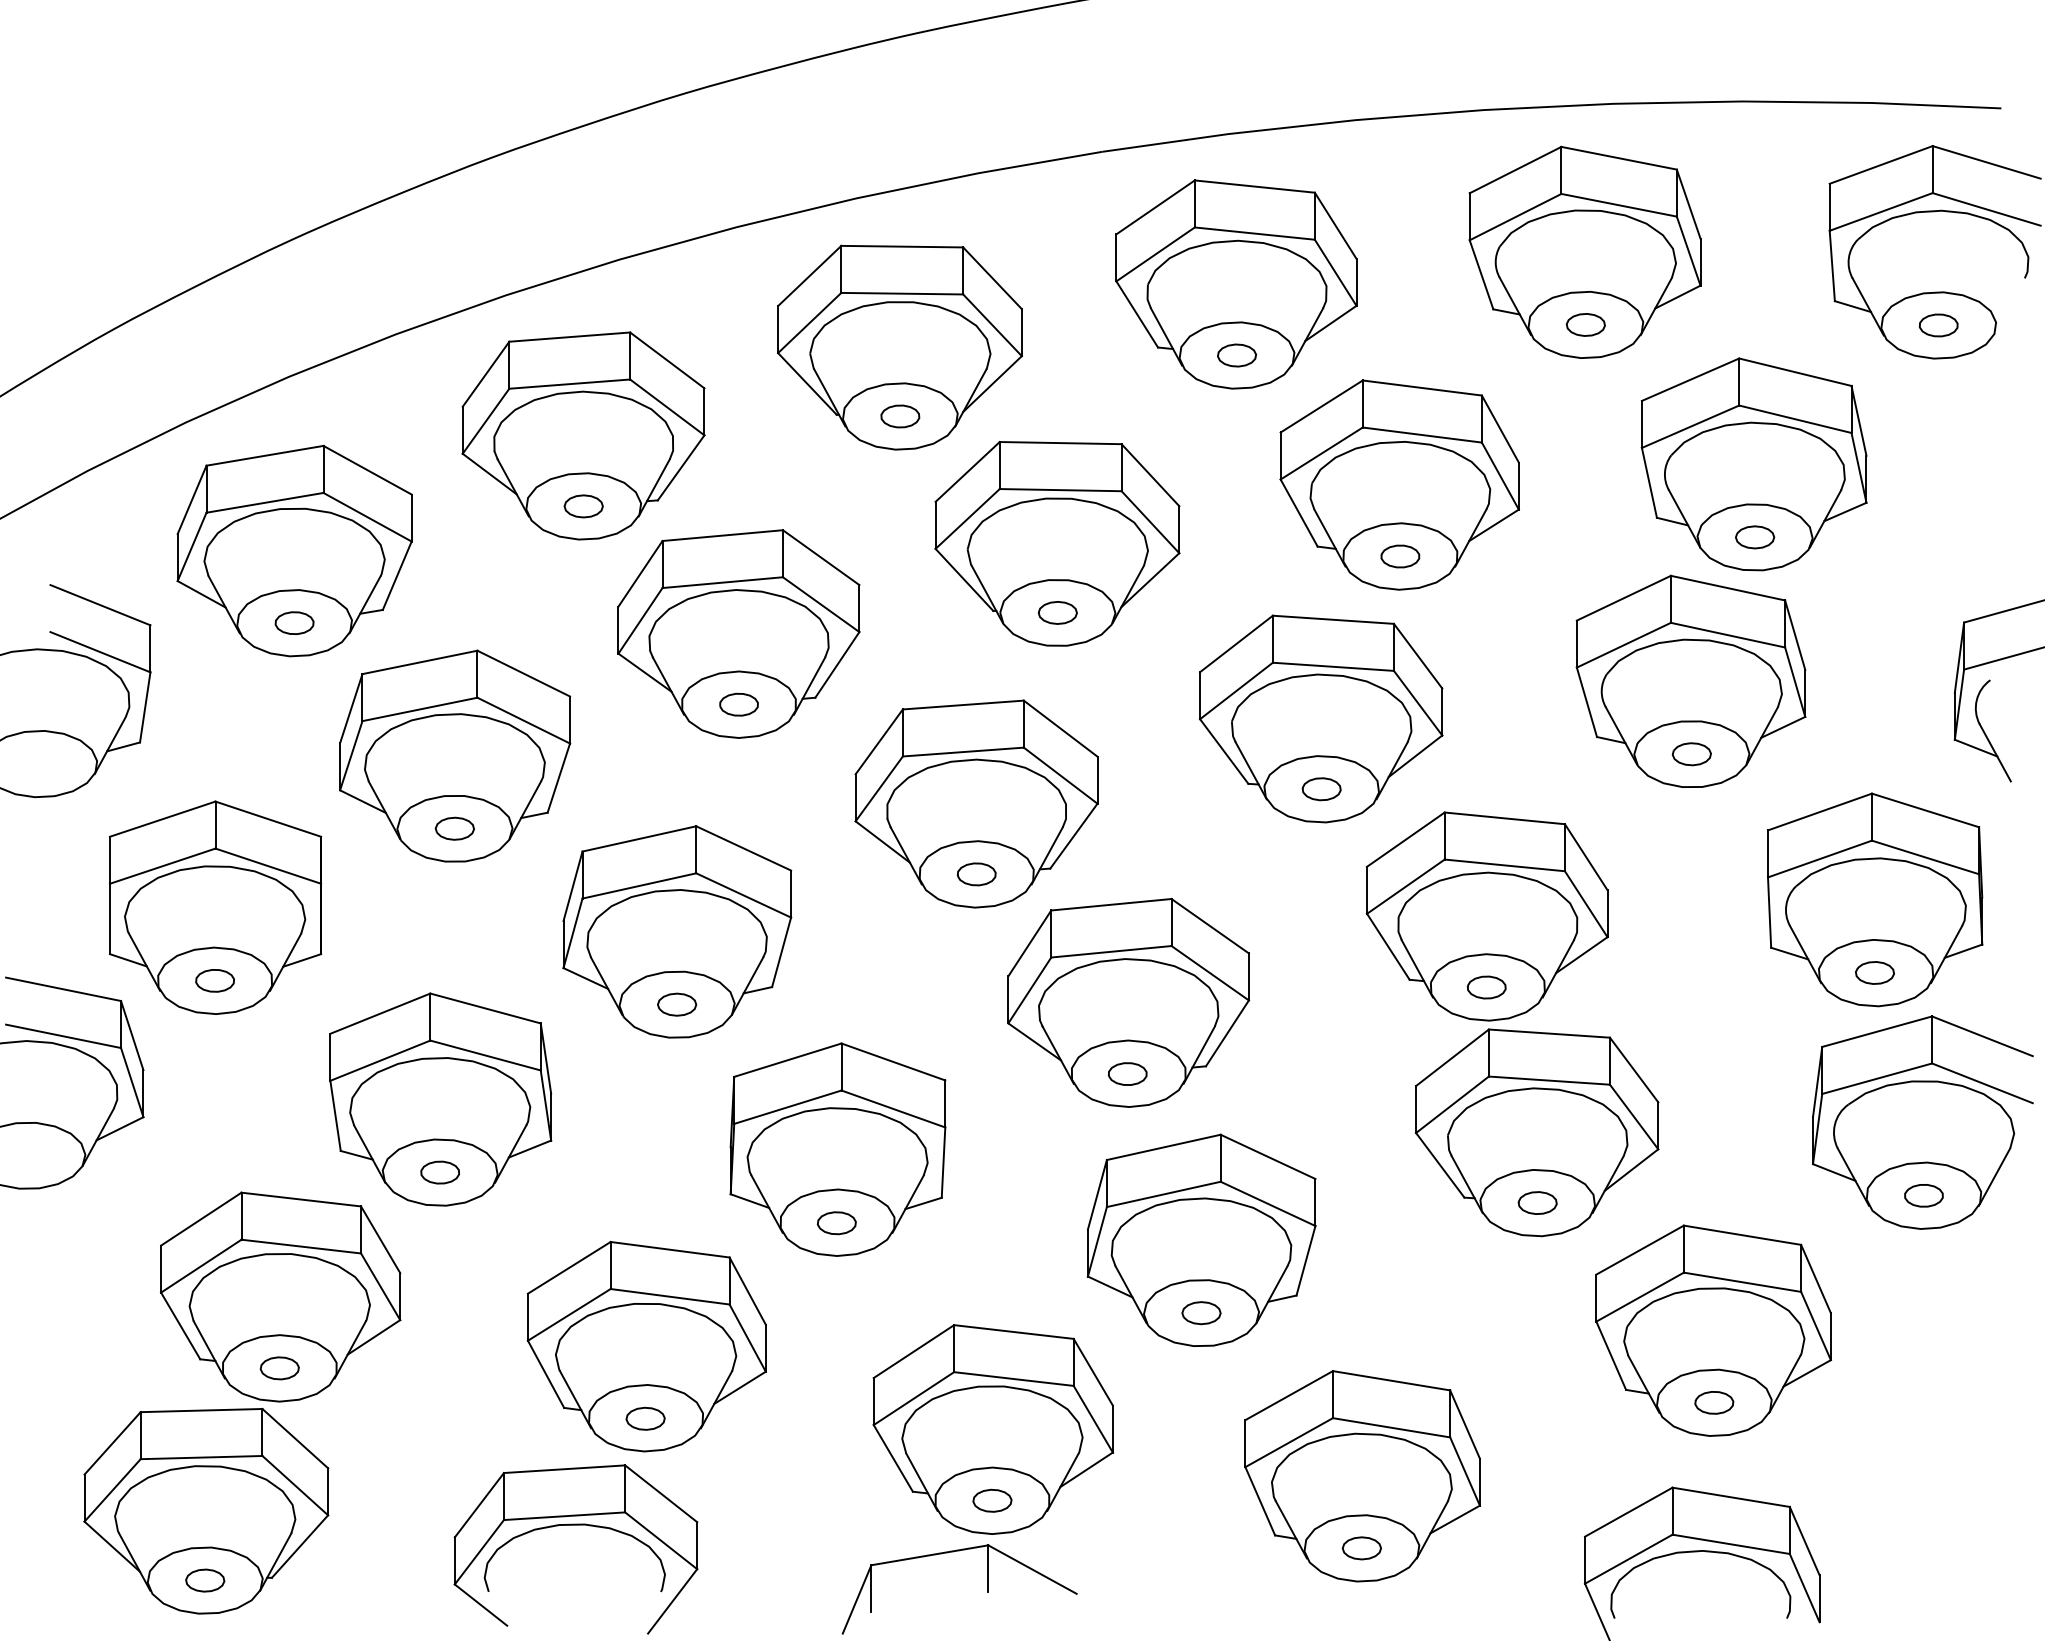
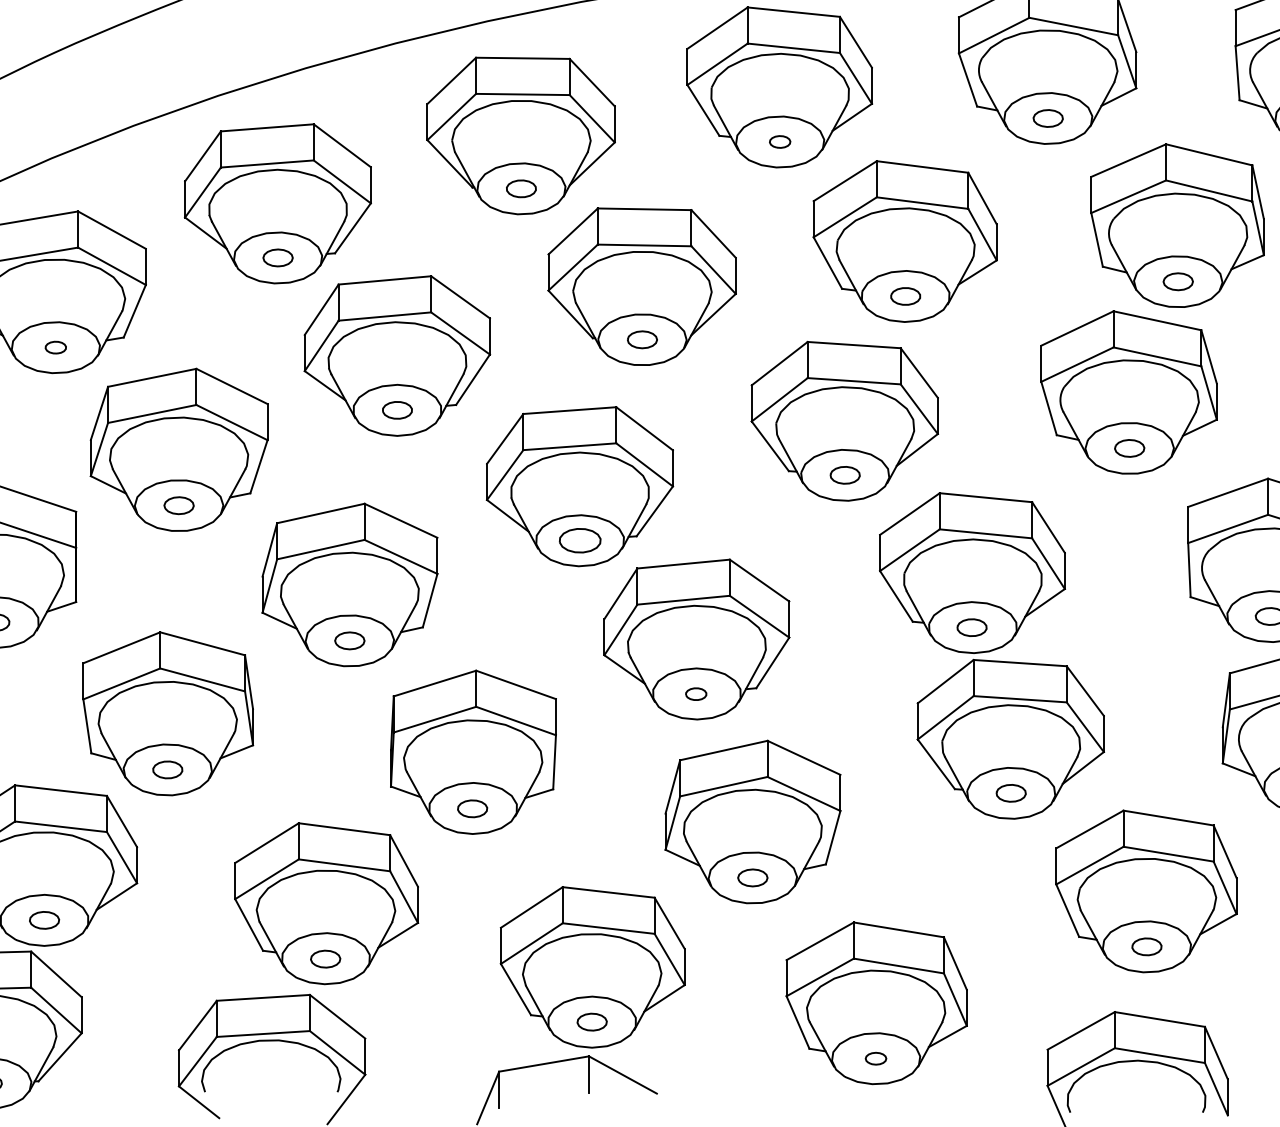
part: (1236, 355) -> (779, 141), size x0.7
part: (294, 622) -> (55, 347), size x0.7
part: (976, 874) -> (579, 540), size x1.4
part: (1127, 1073) -> (695, 693), size x0.7
part: (1361, 1548) -> (875, 1058), size x0.7

